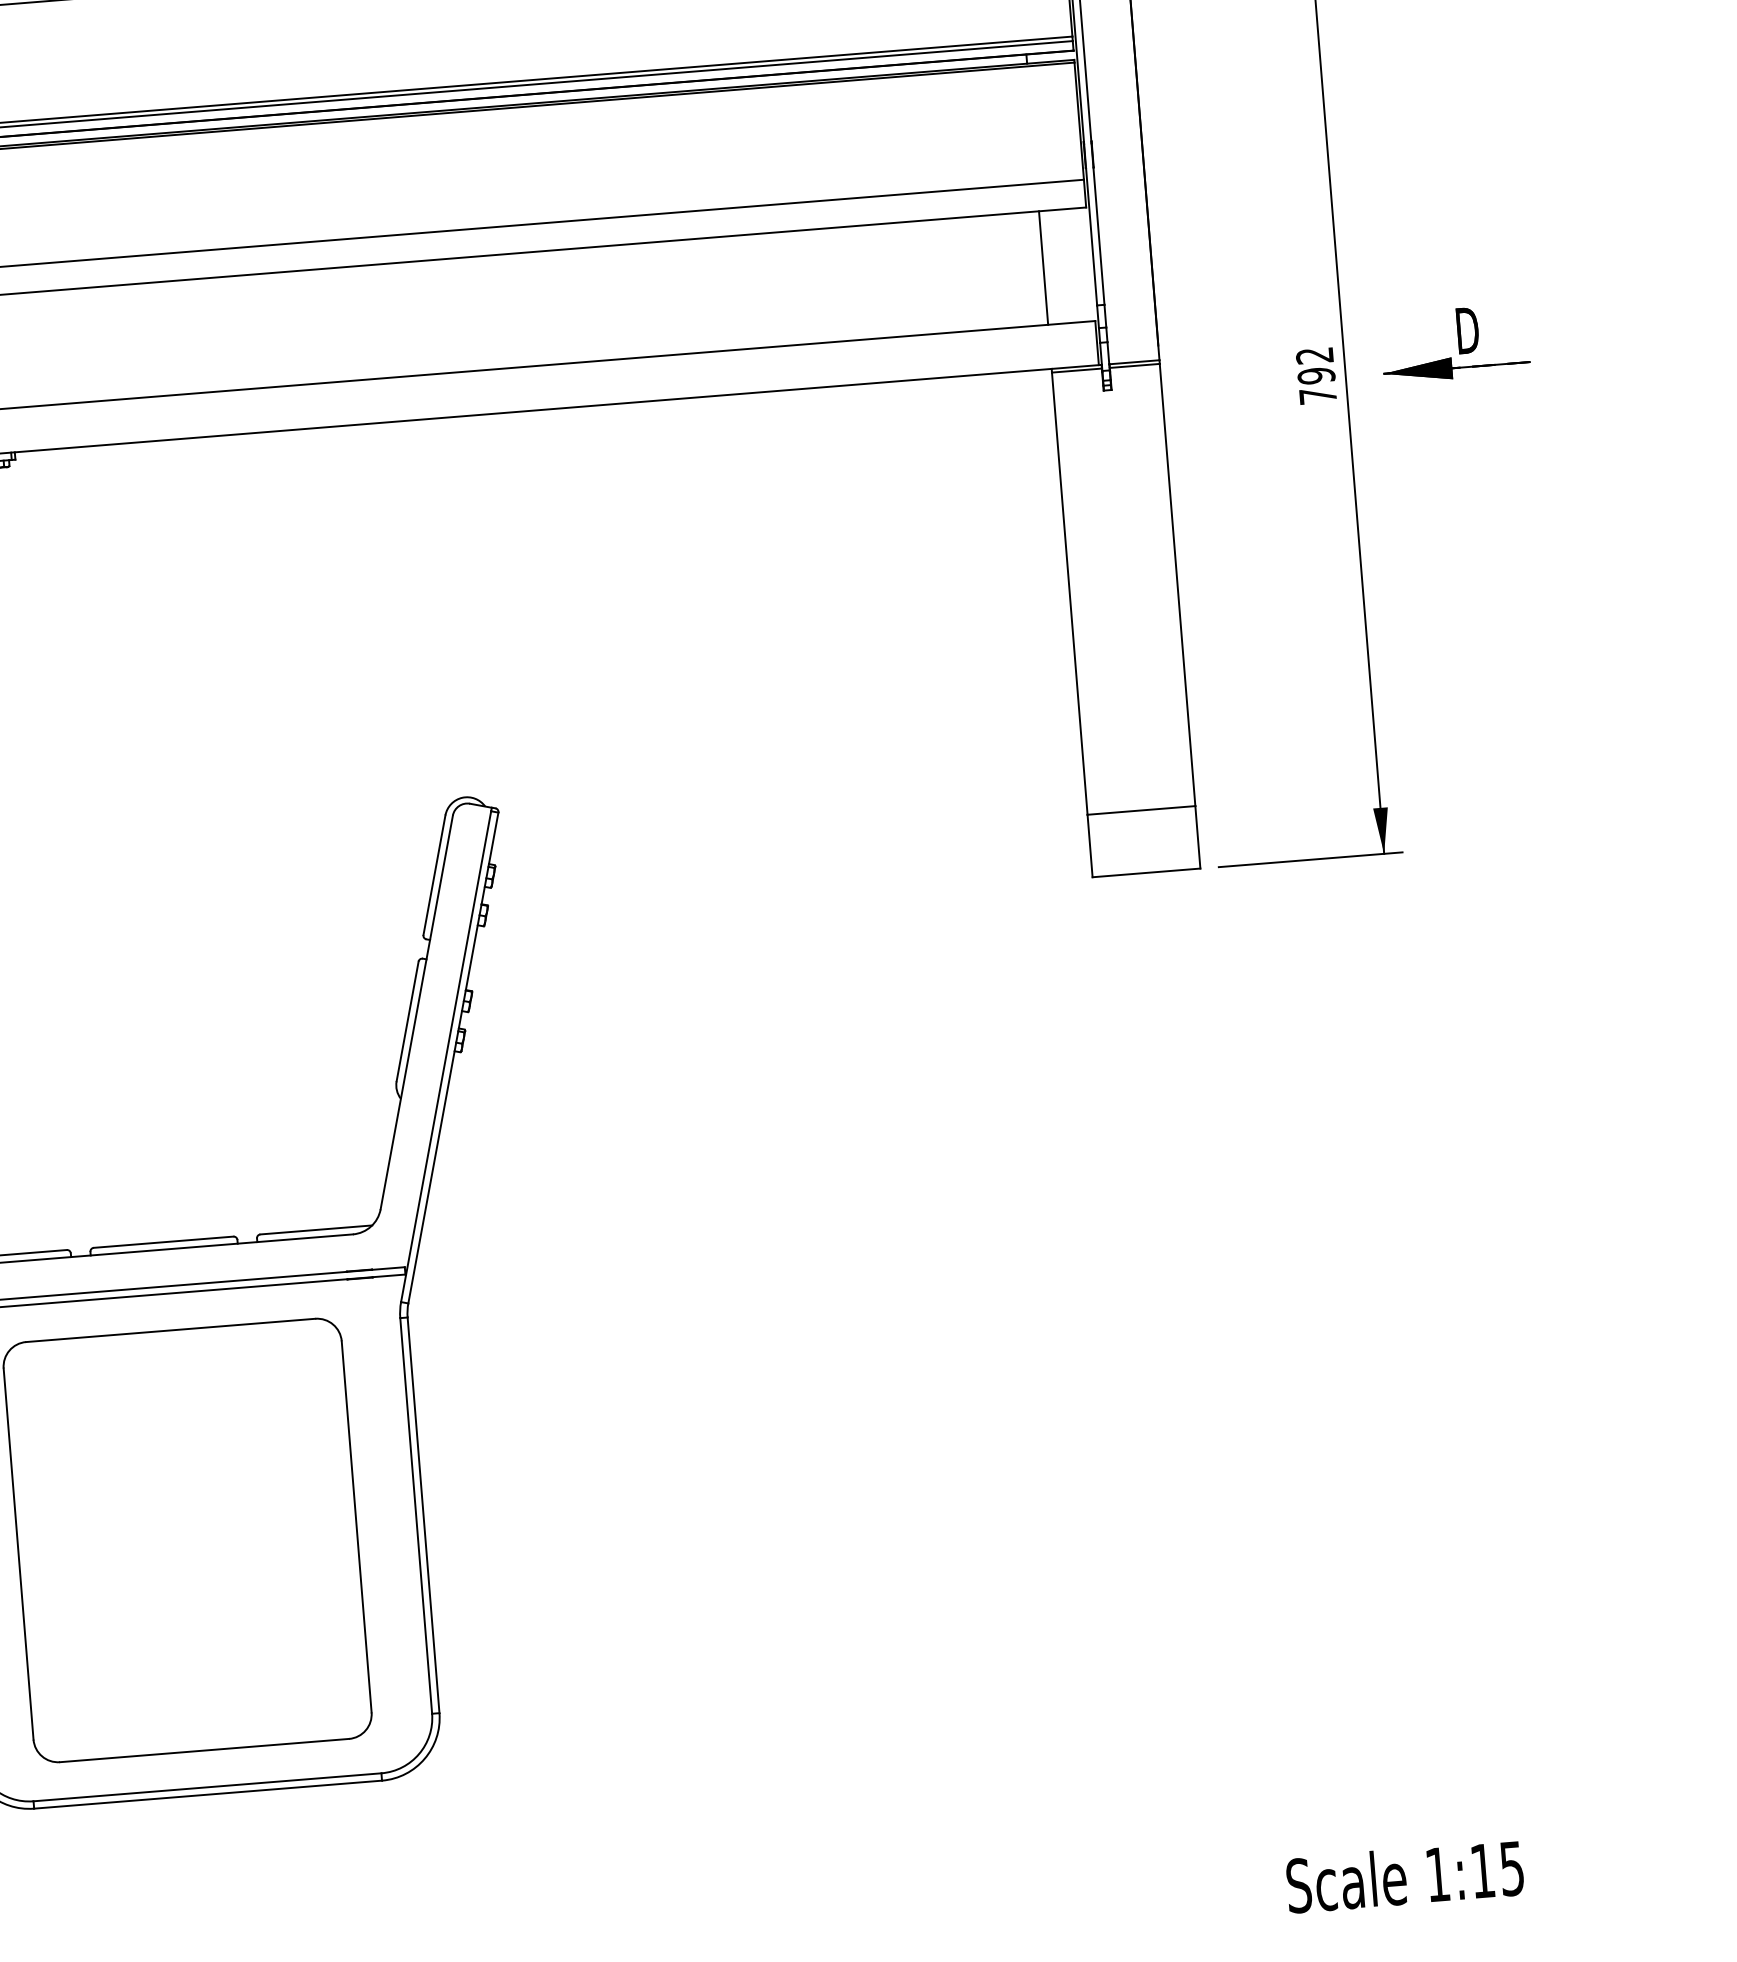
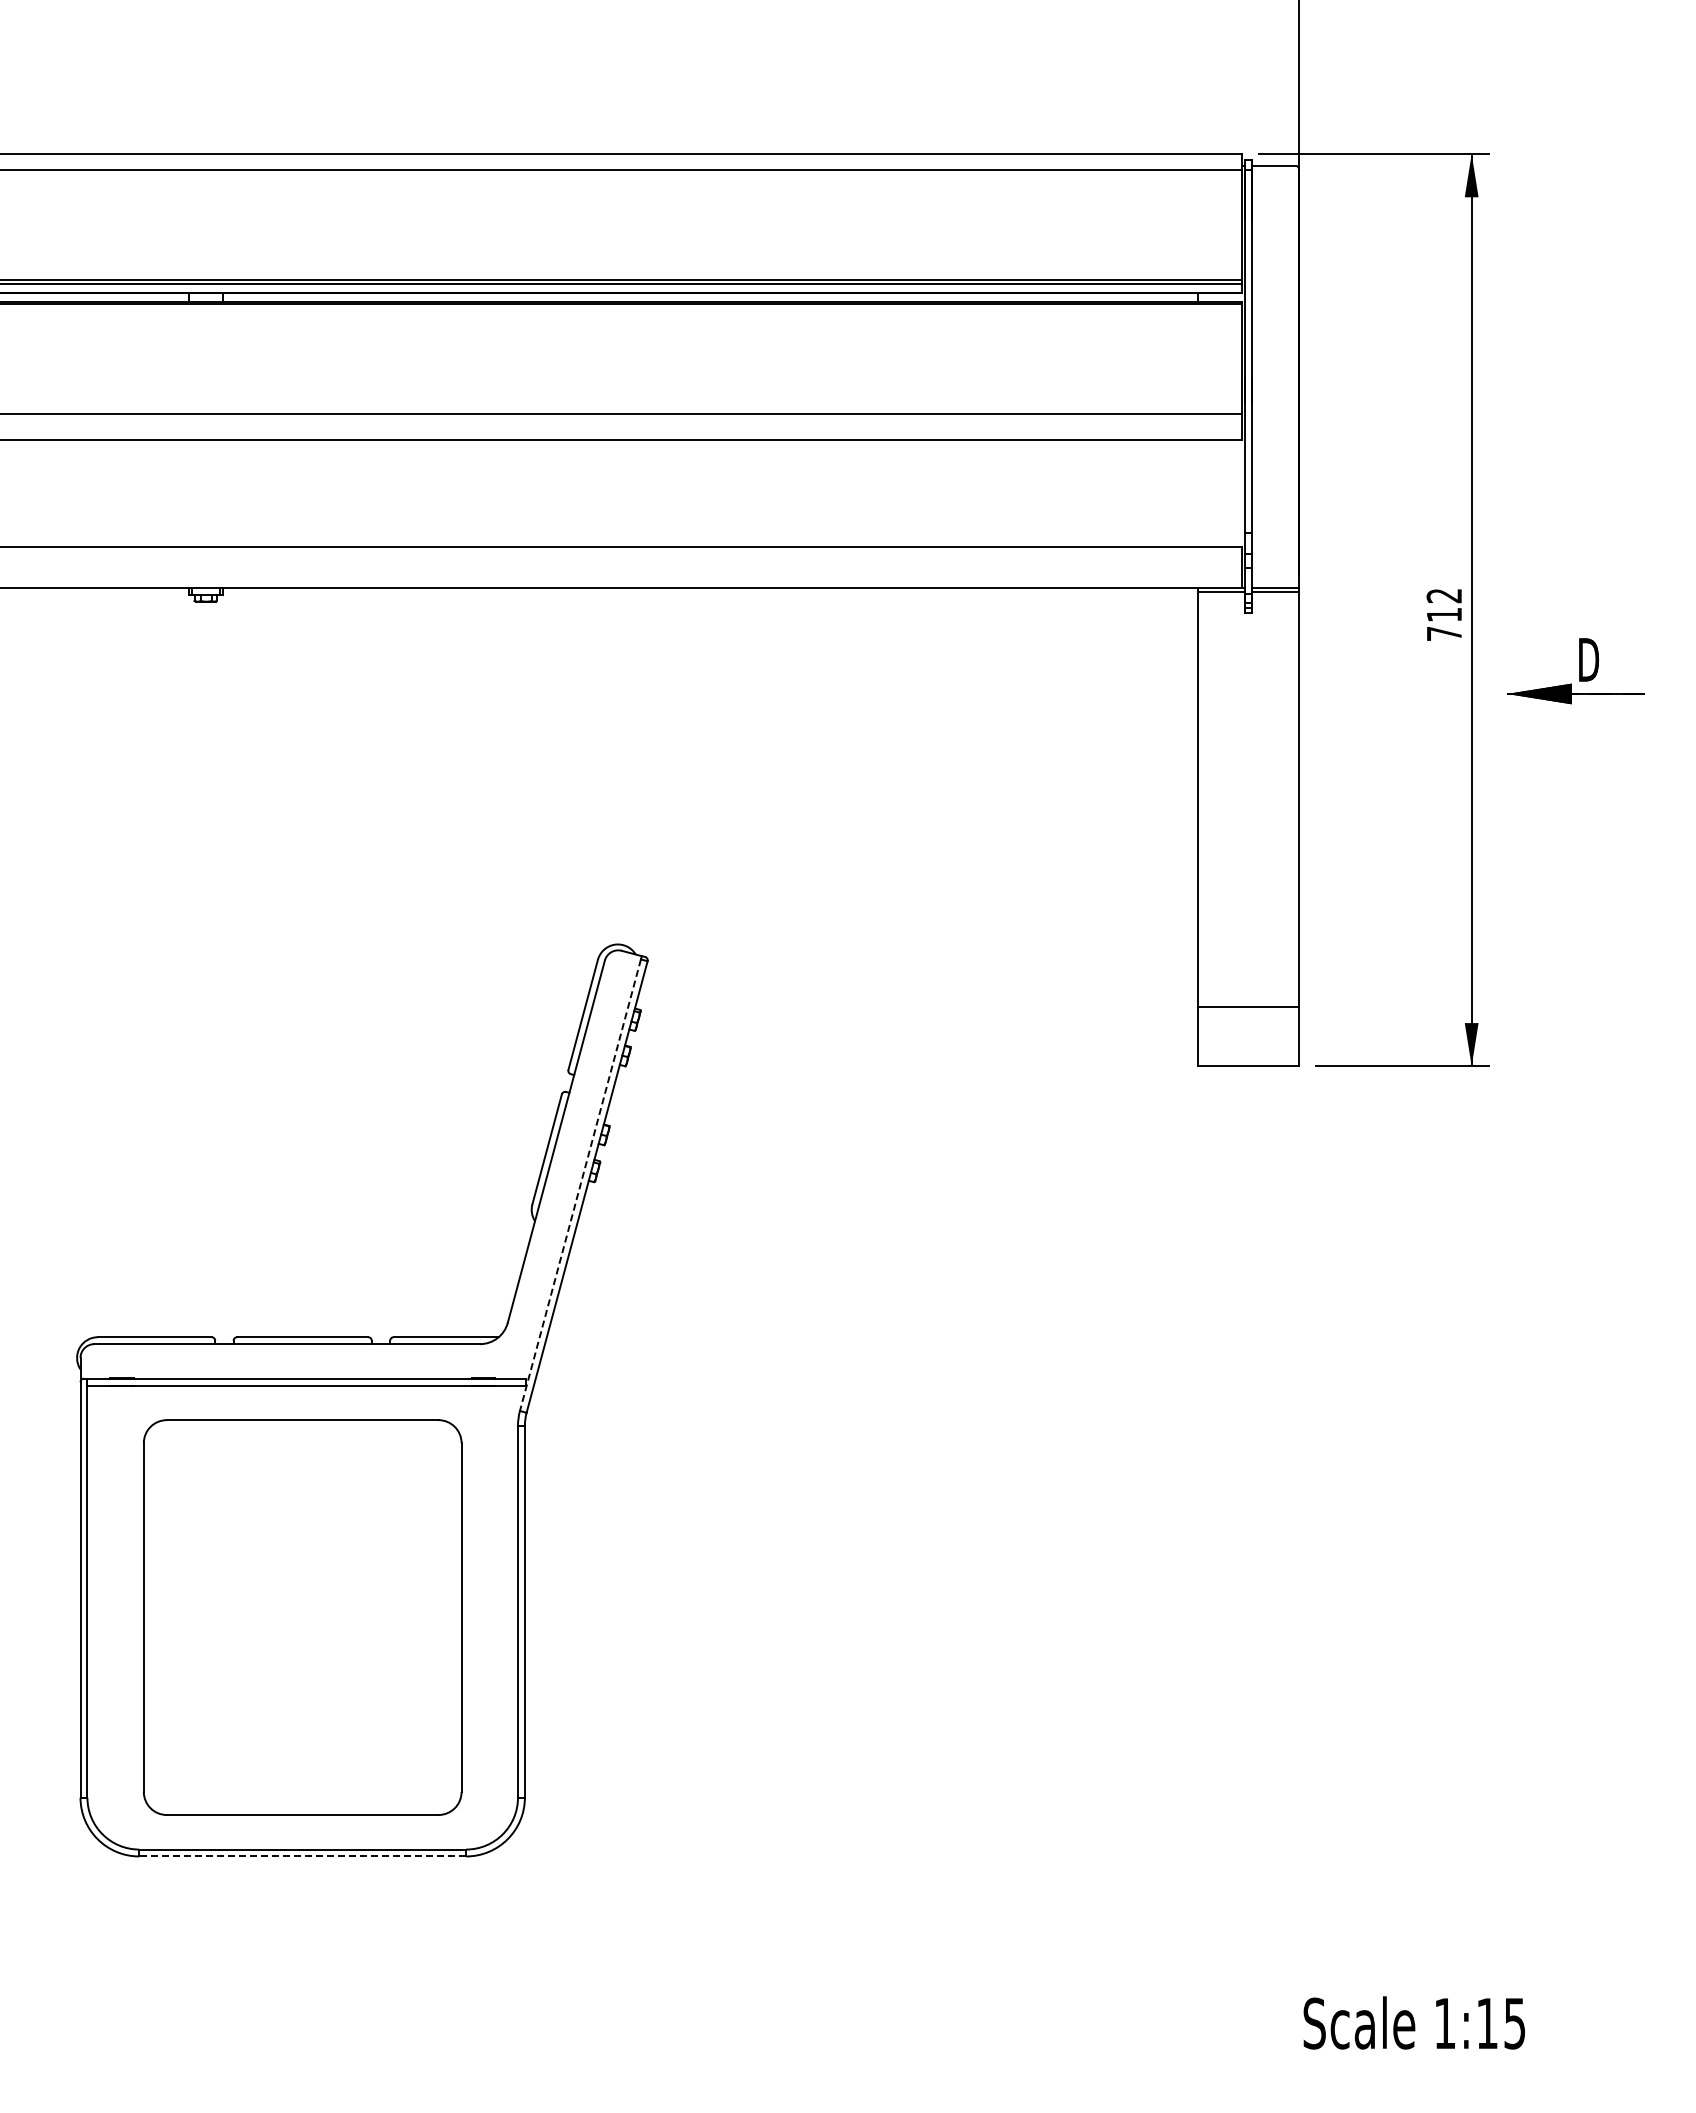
line: (1043, 267) -> (1197, 493), removed
part: (1454, 344) -> (1575, 671), moved
text: (1316, 375) -> (1444, 614), 792 -> 712
line: (446, 1056) -> (580, 1185), solid -> dashed
line: (207, 1794) -> (302, 1856), solid -> dashed

